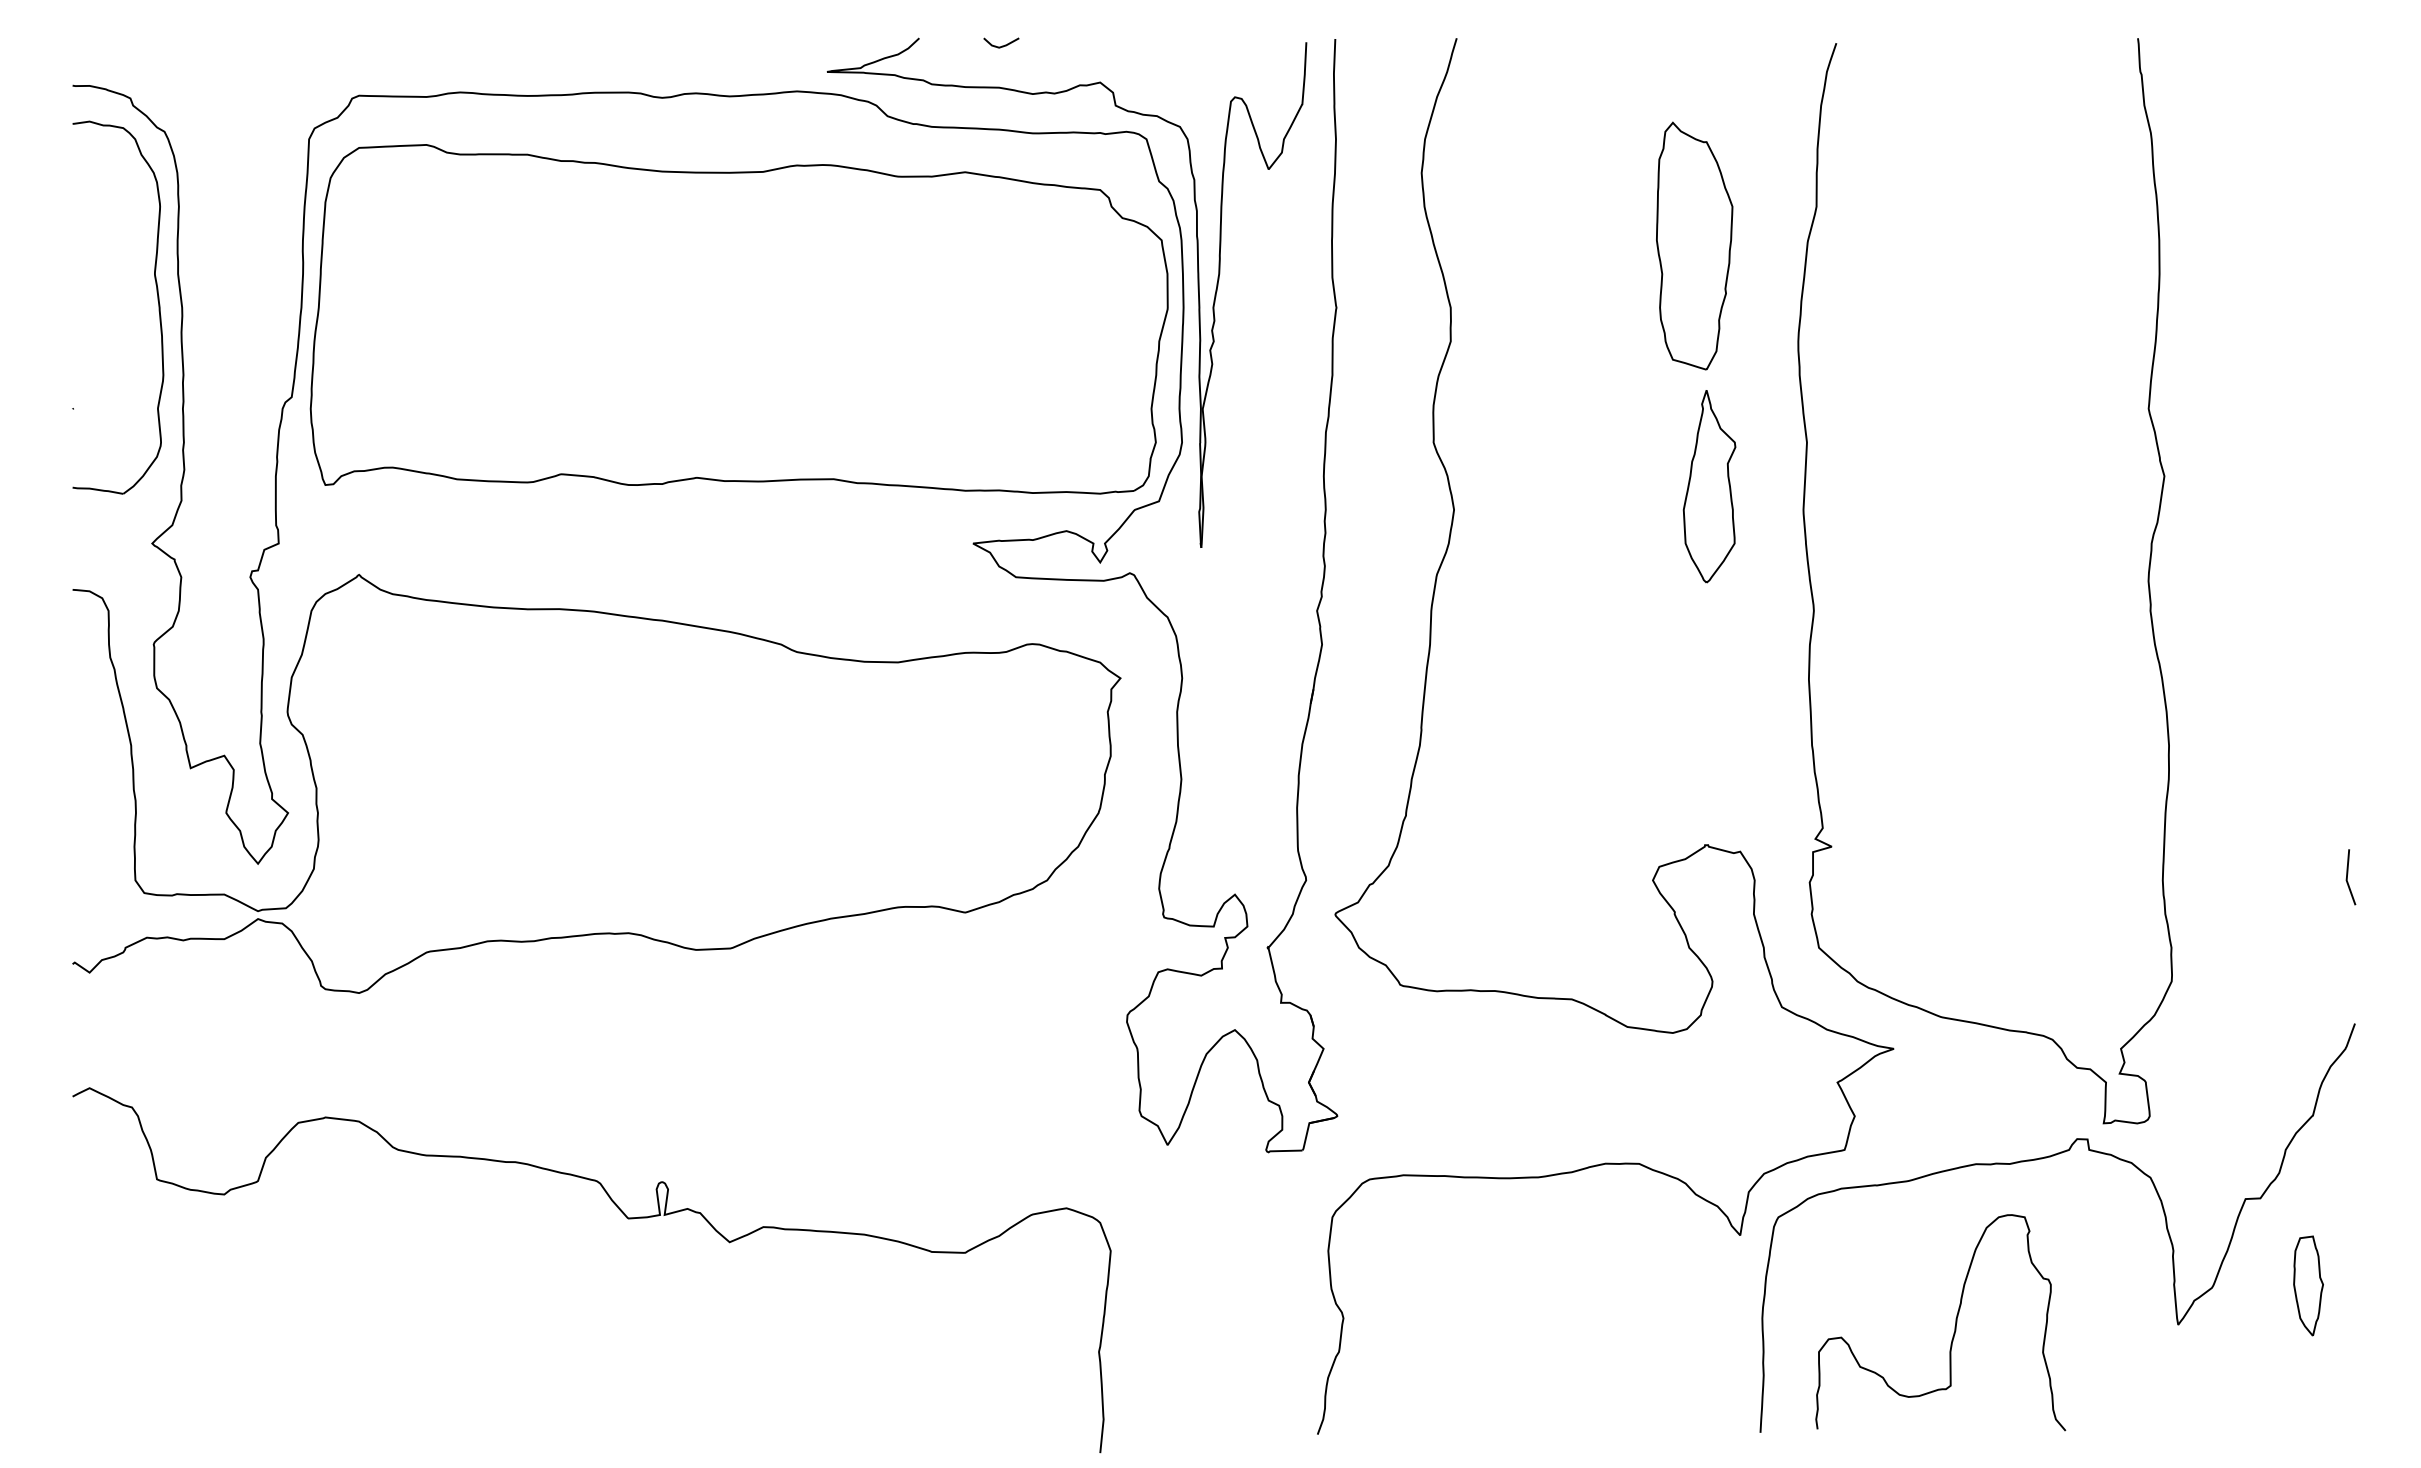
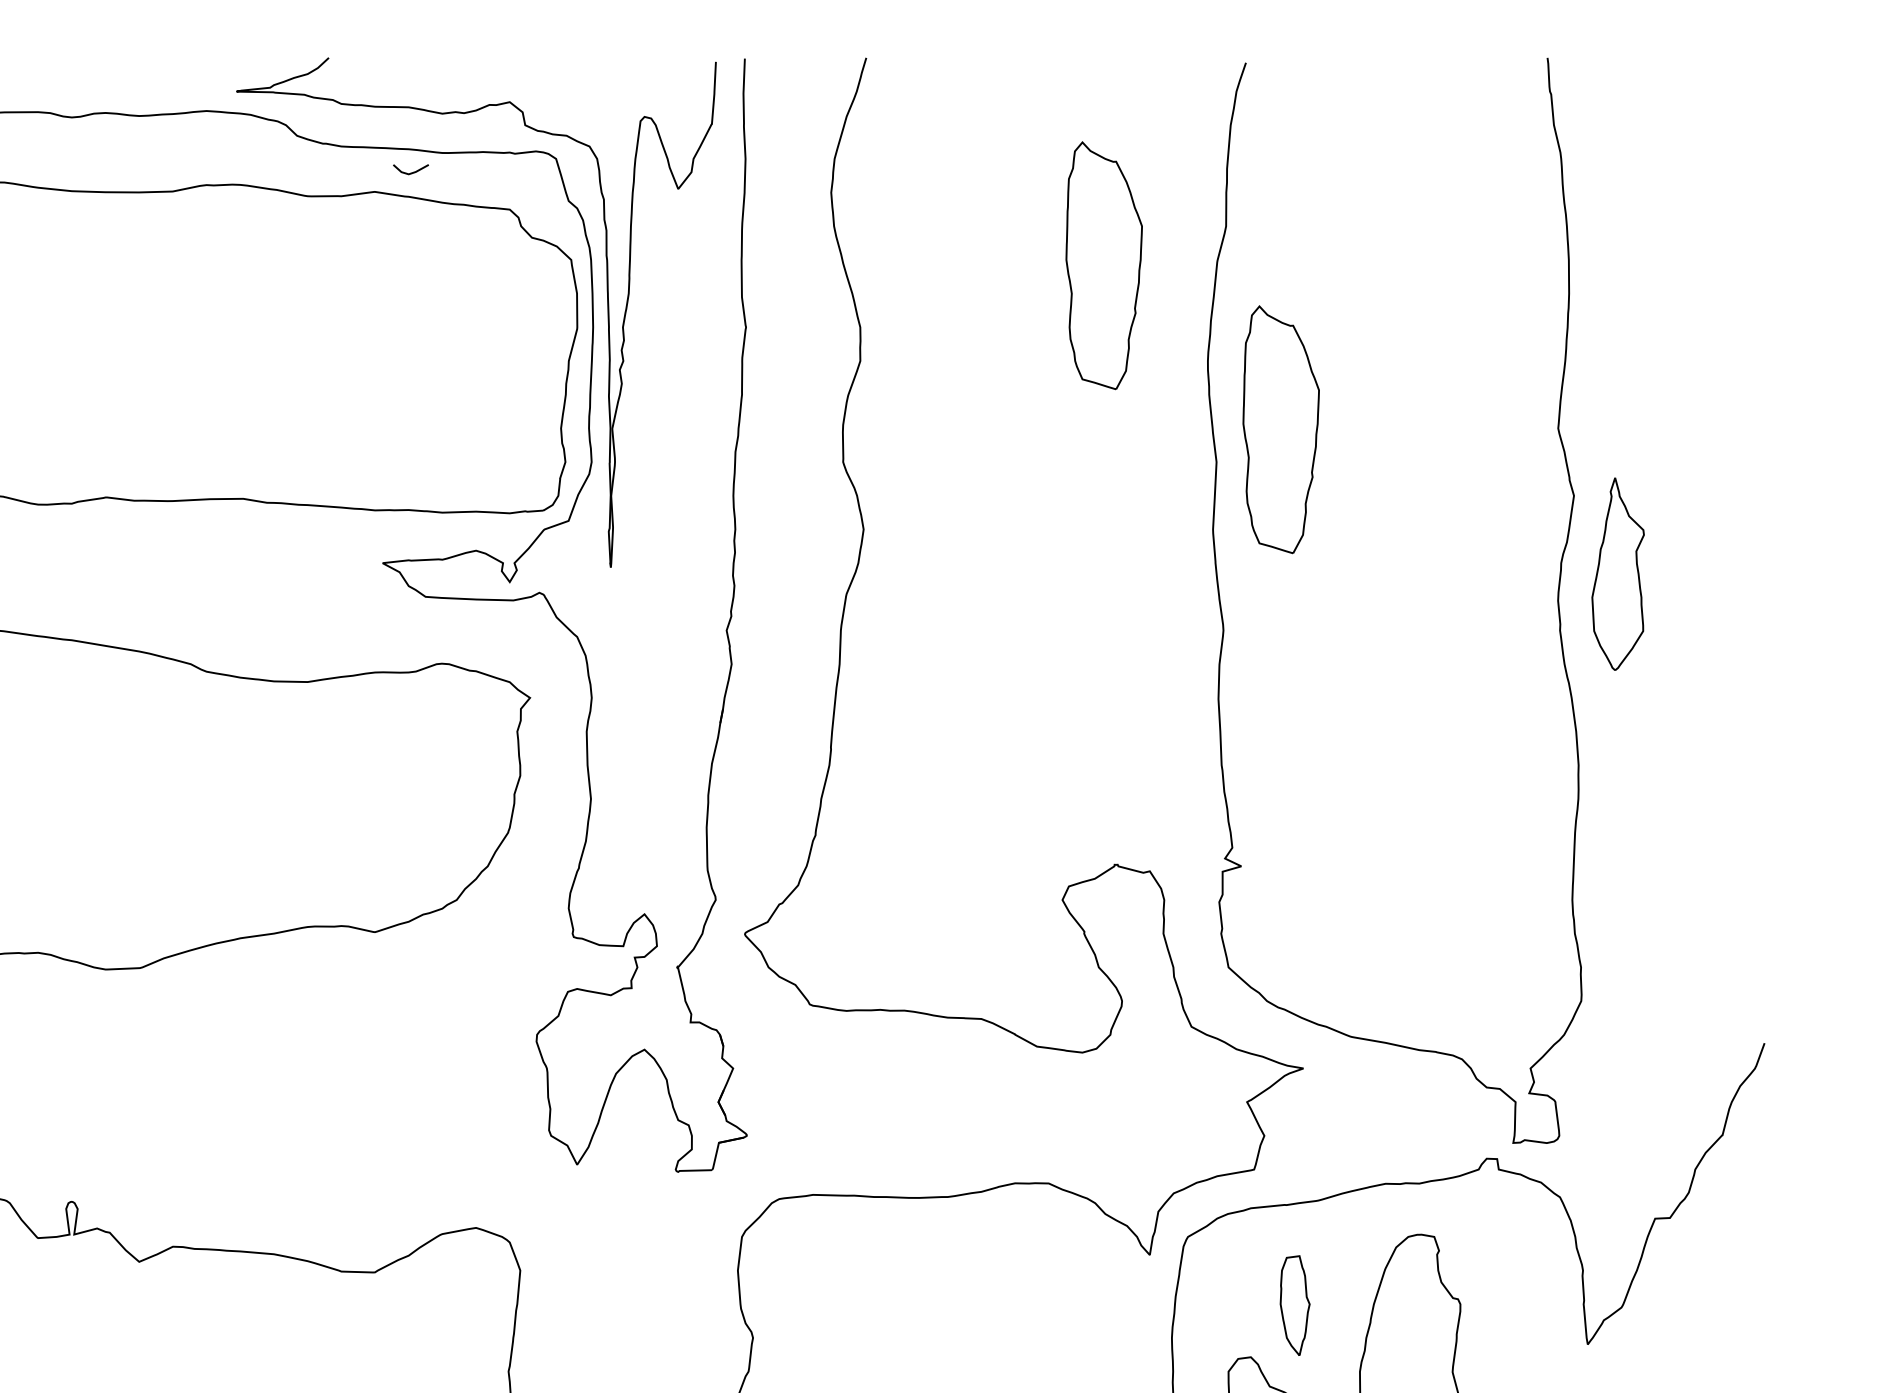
line: (1002, 45) -> (412, 172), moved
part: (1871, 409) -> (1281, 429), added
part: (1709, 486) -> (1618, 574), moved
line: (2347, 877) -> (1757, 897), removed
part: (2308, 1285) -> (1295, 1305), moved

